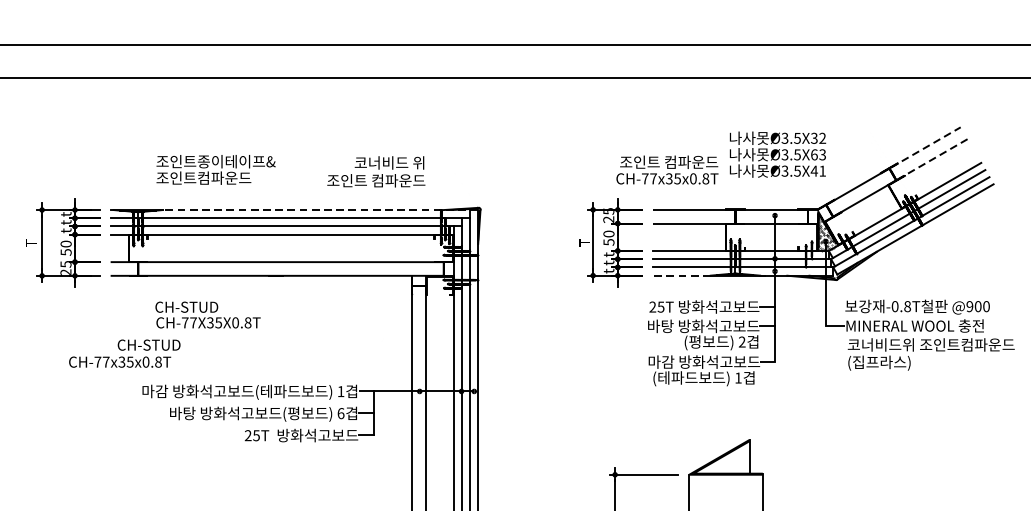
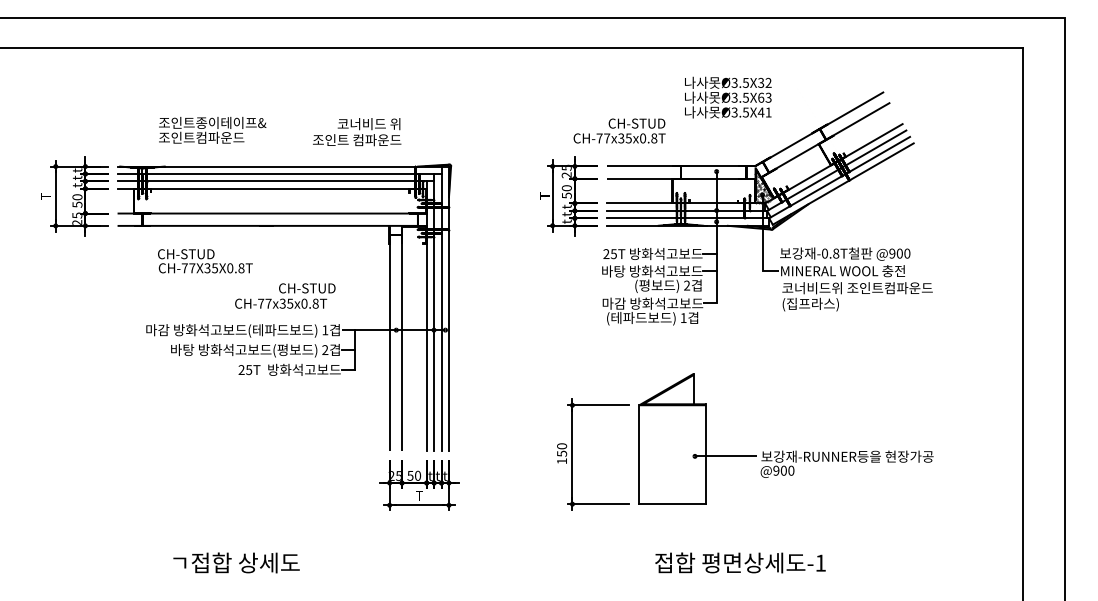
text: (778, 154) -> (728, 97), moved
text: (669, 162) -> (621, 123), 조인트 컴파운드 -> CH-STUD
line: (892, 173) -> (822, 133), dashed -> solid
line: (320, 209) -> (306, 166), dashed -> solid
line: (681, 275) -> (632, 225), dashed -> solid
text: (124, 353) -> (285, 295), moved
text: (341, 414) -> (325, 350), 6 -> 2

